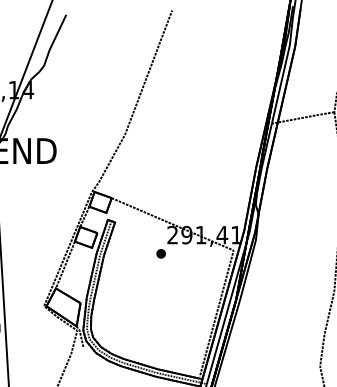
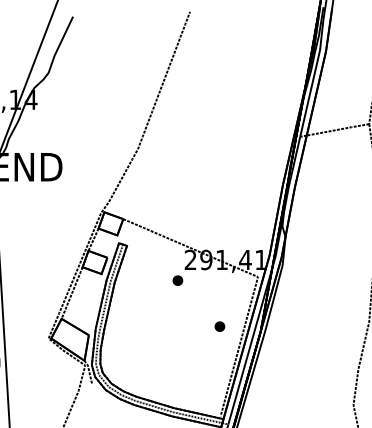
part: (198, 295) -> (219, 326), added

